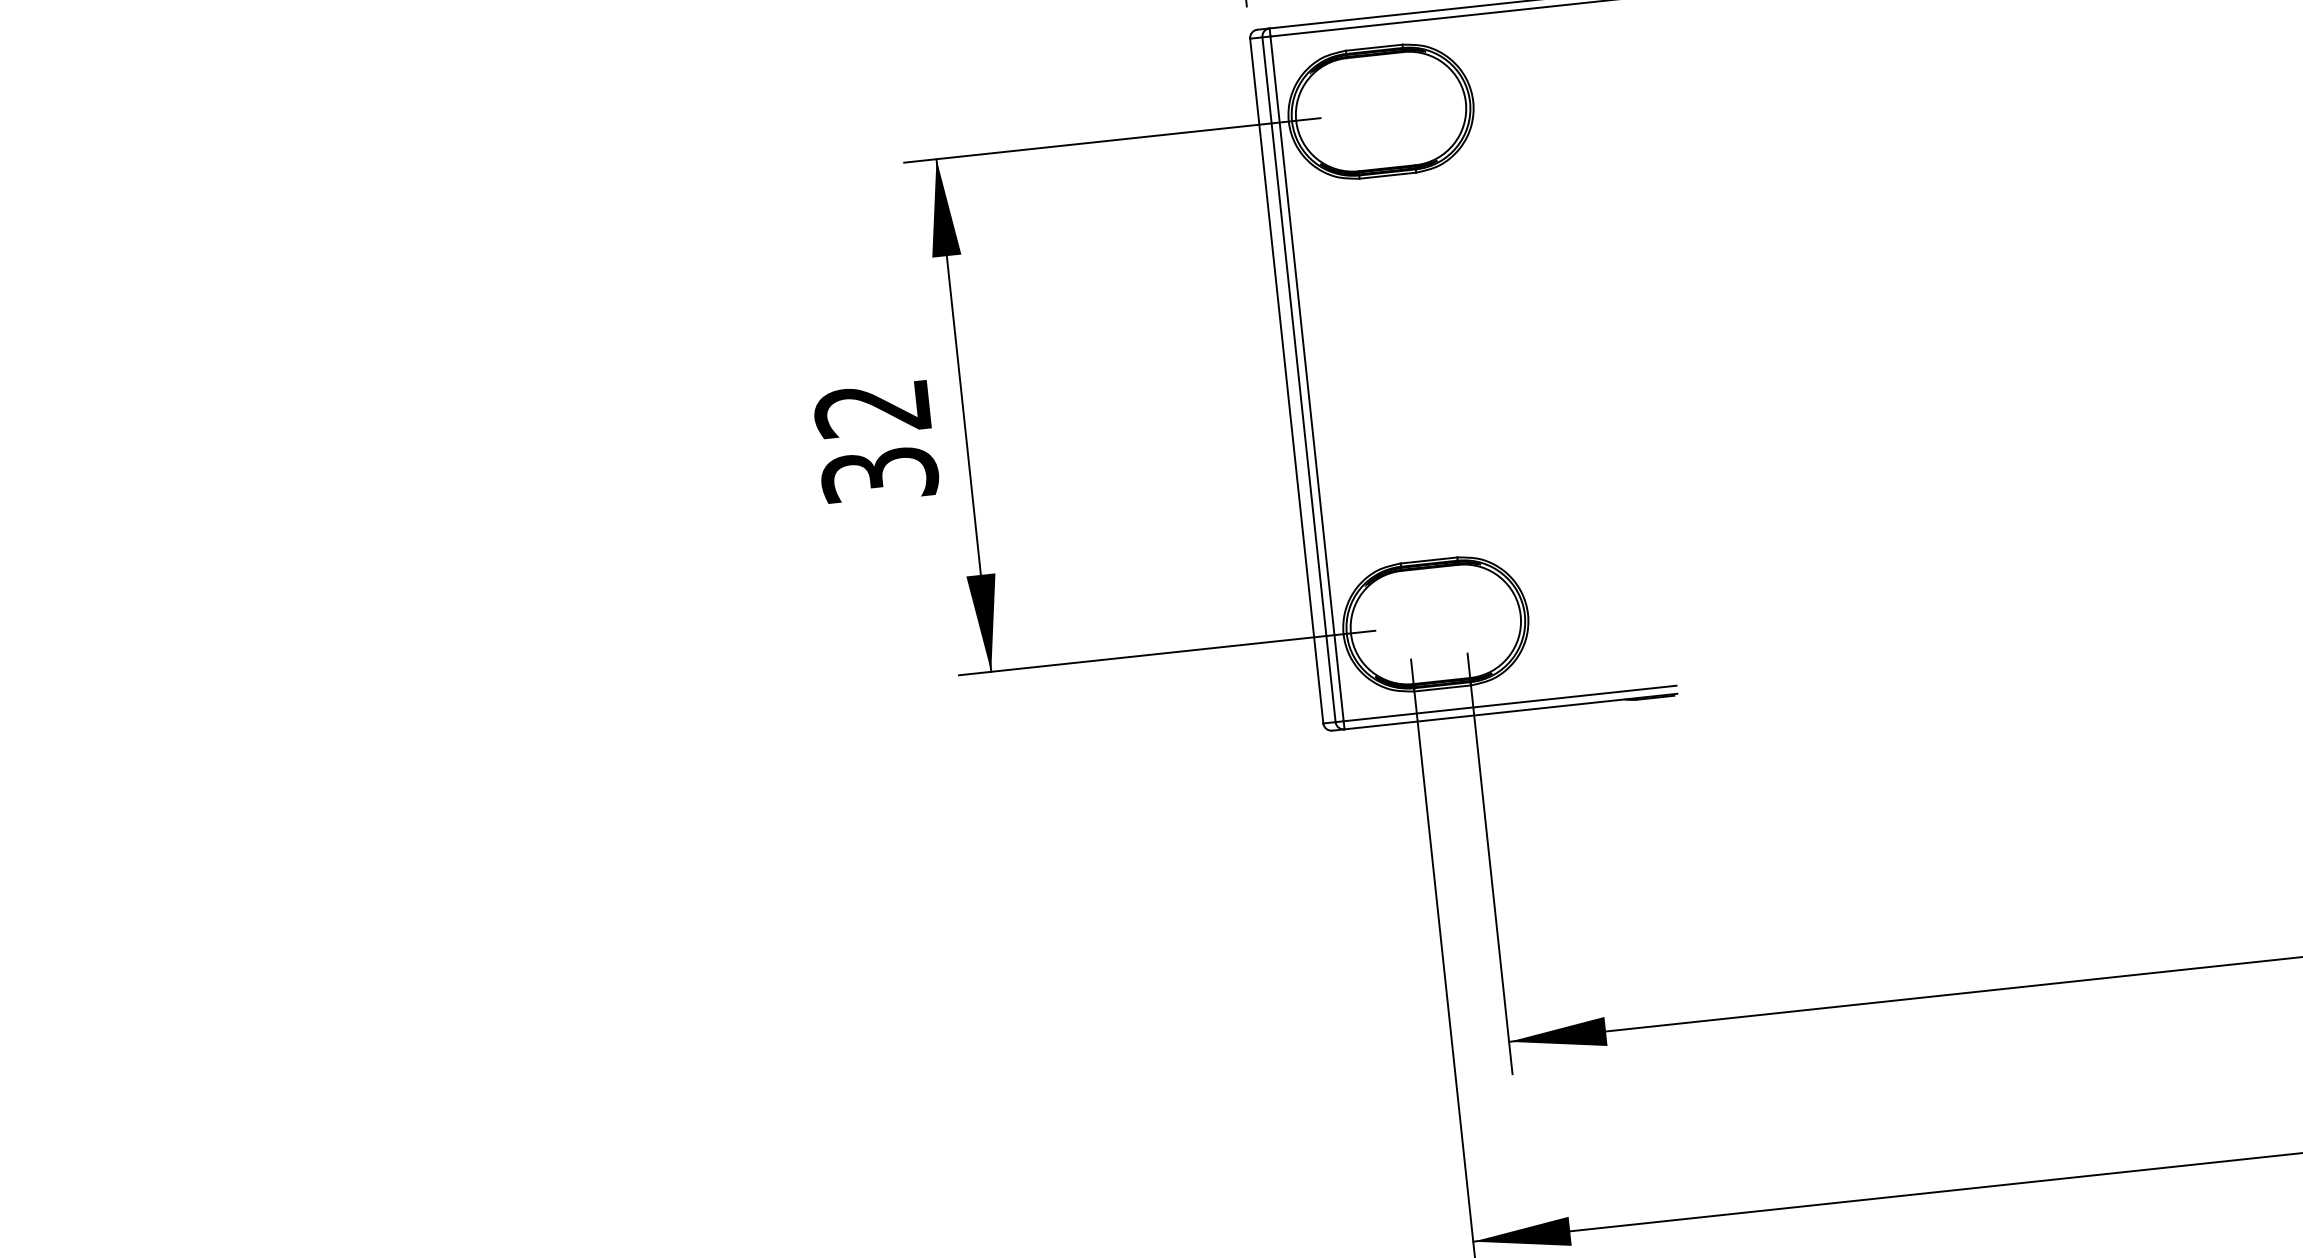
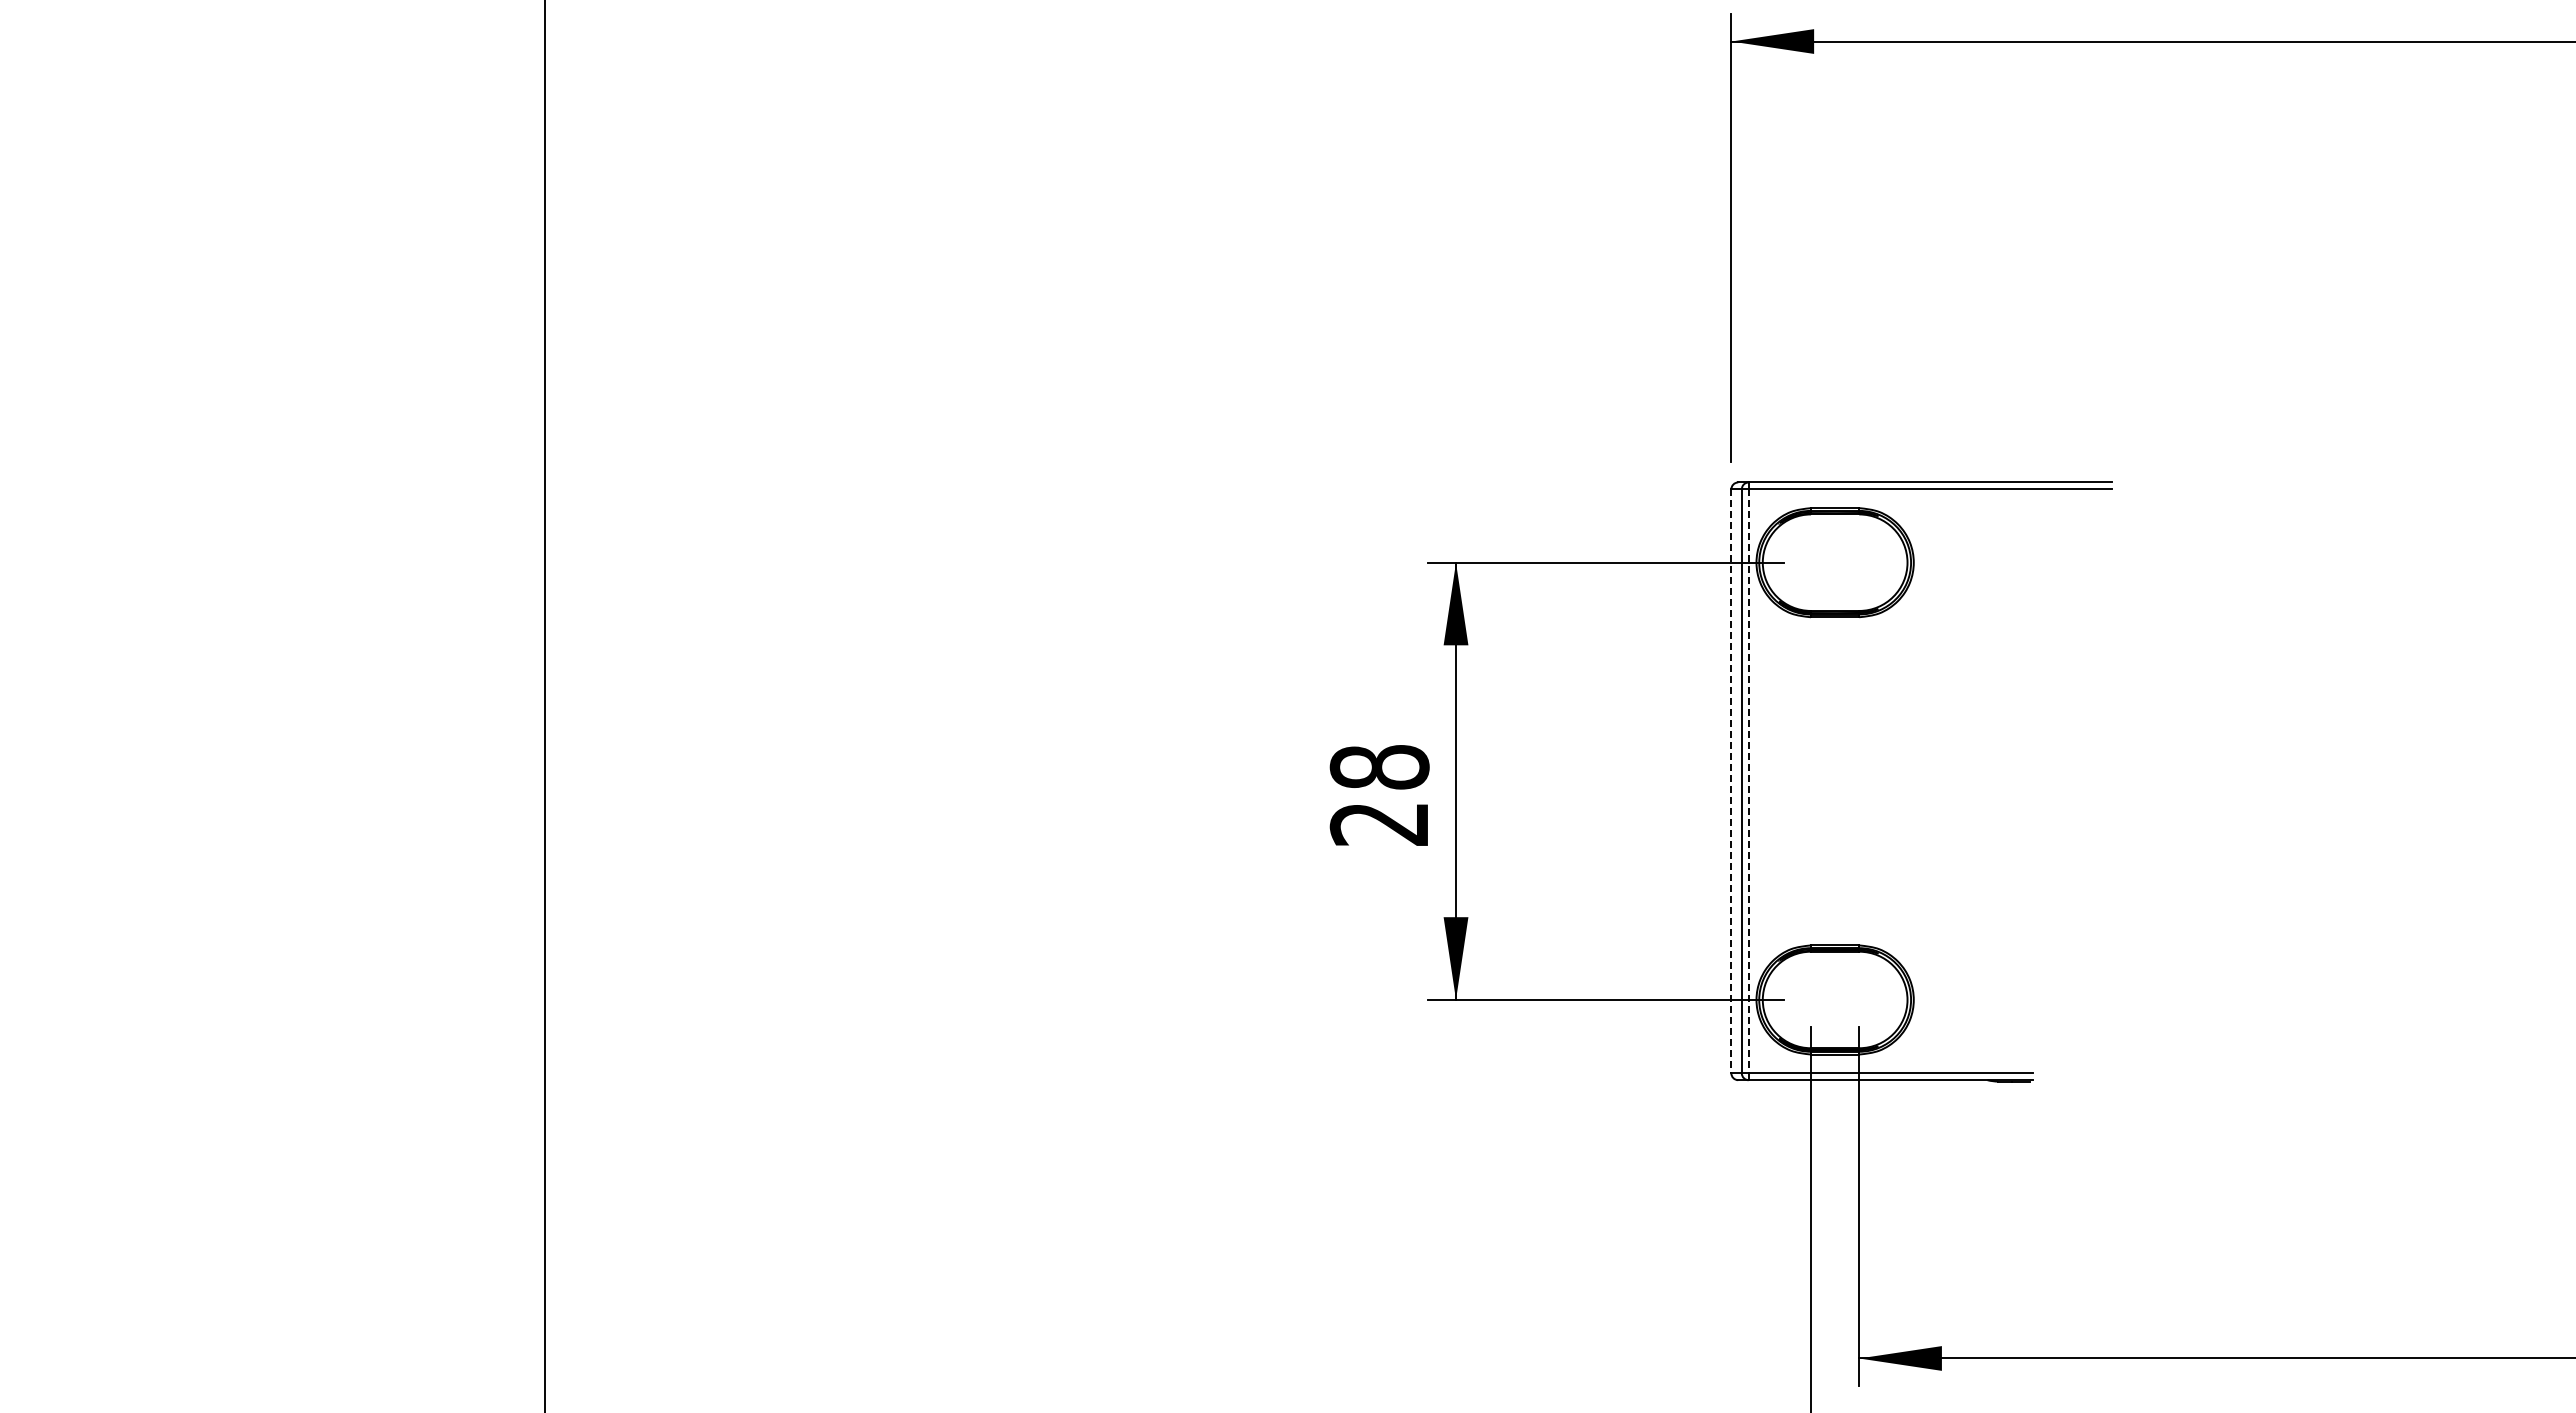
line: (1306, 379) -> (1748, 781), solid -> dashed
line: (1286, 381) -> (1731, 781), solid -> dashed
text: (875, 441) -> (1379, 795), 32 -> 28

